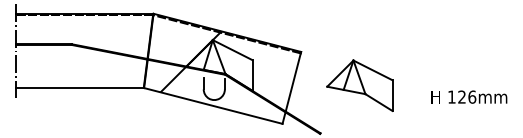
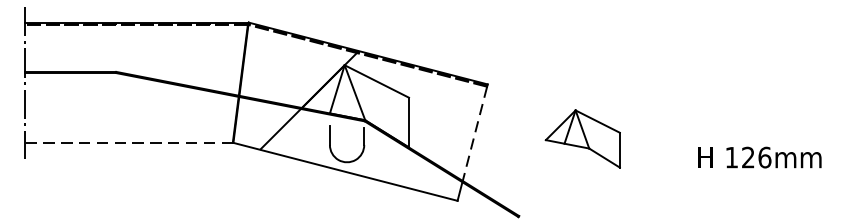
line: (293, 82) -> (475, 133), solid -> dashed
part: (359, 85) -> (582, 138), size x0.7
line: (79, 88) -> (128, 143), solid -> dashed

